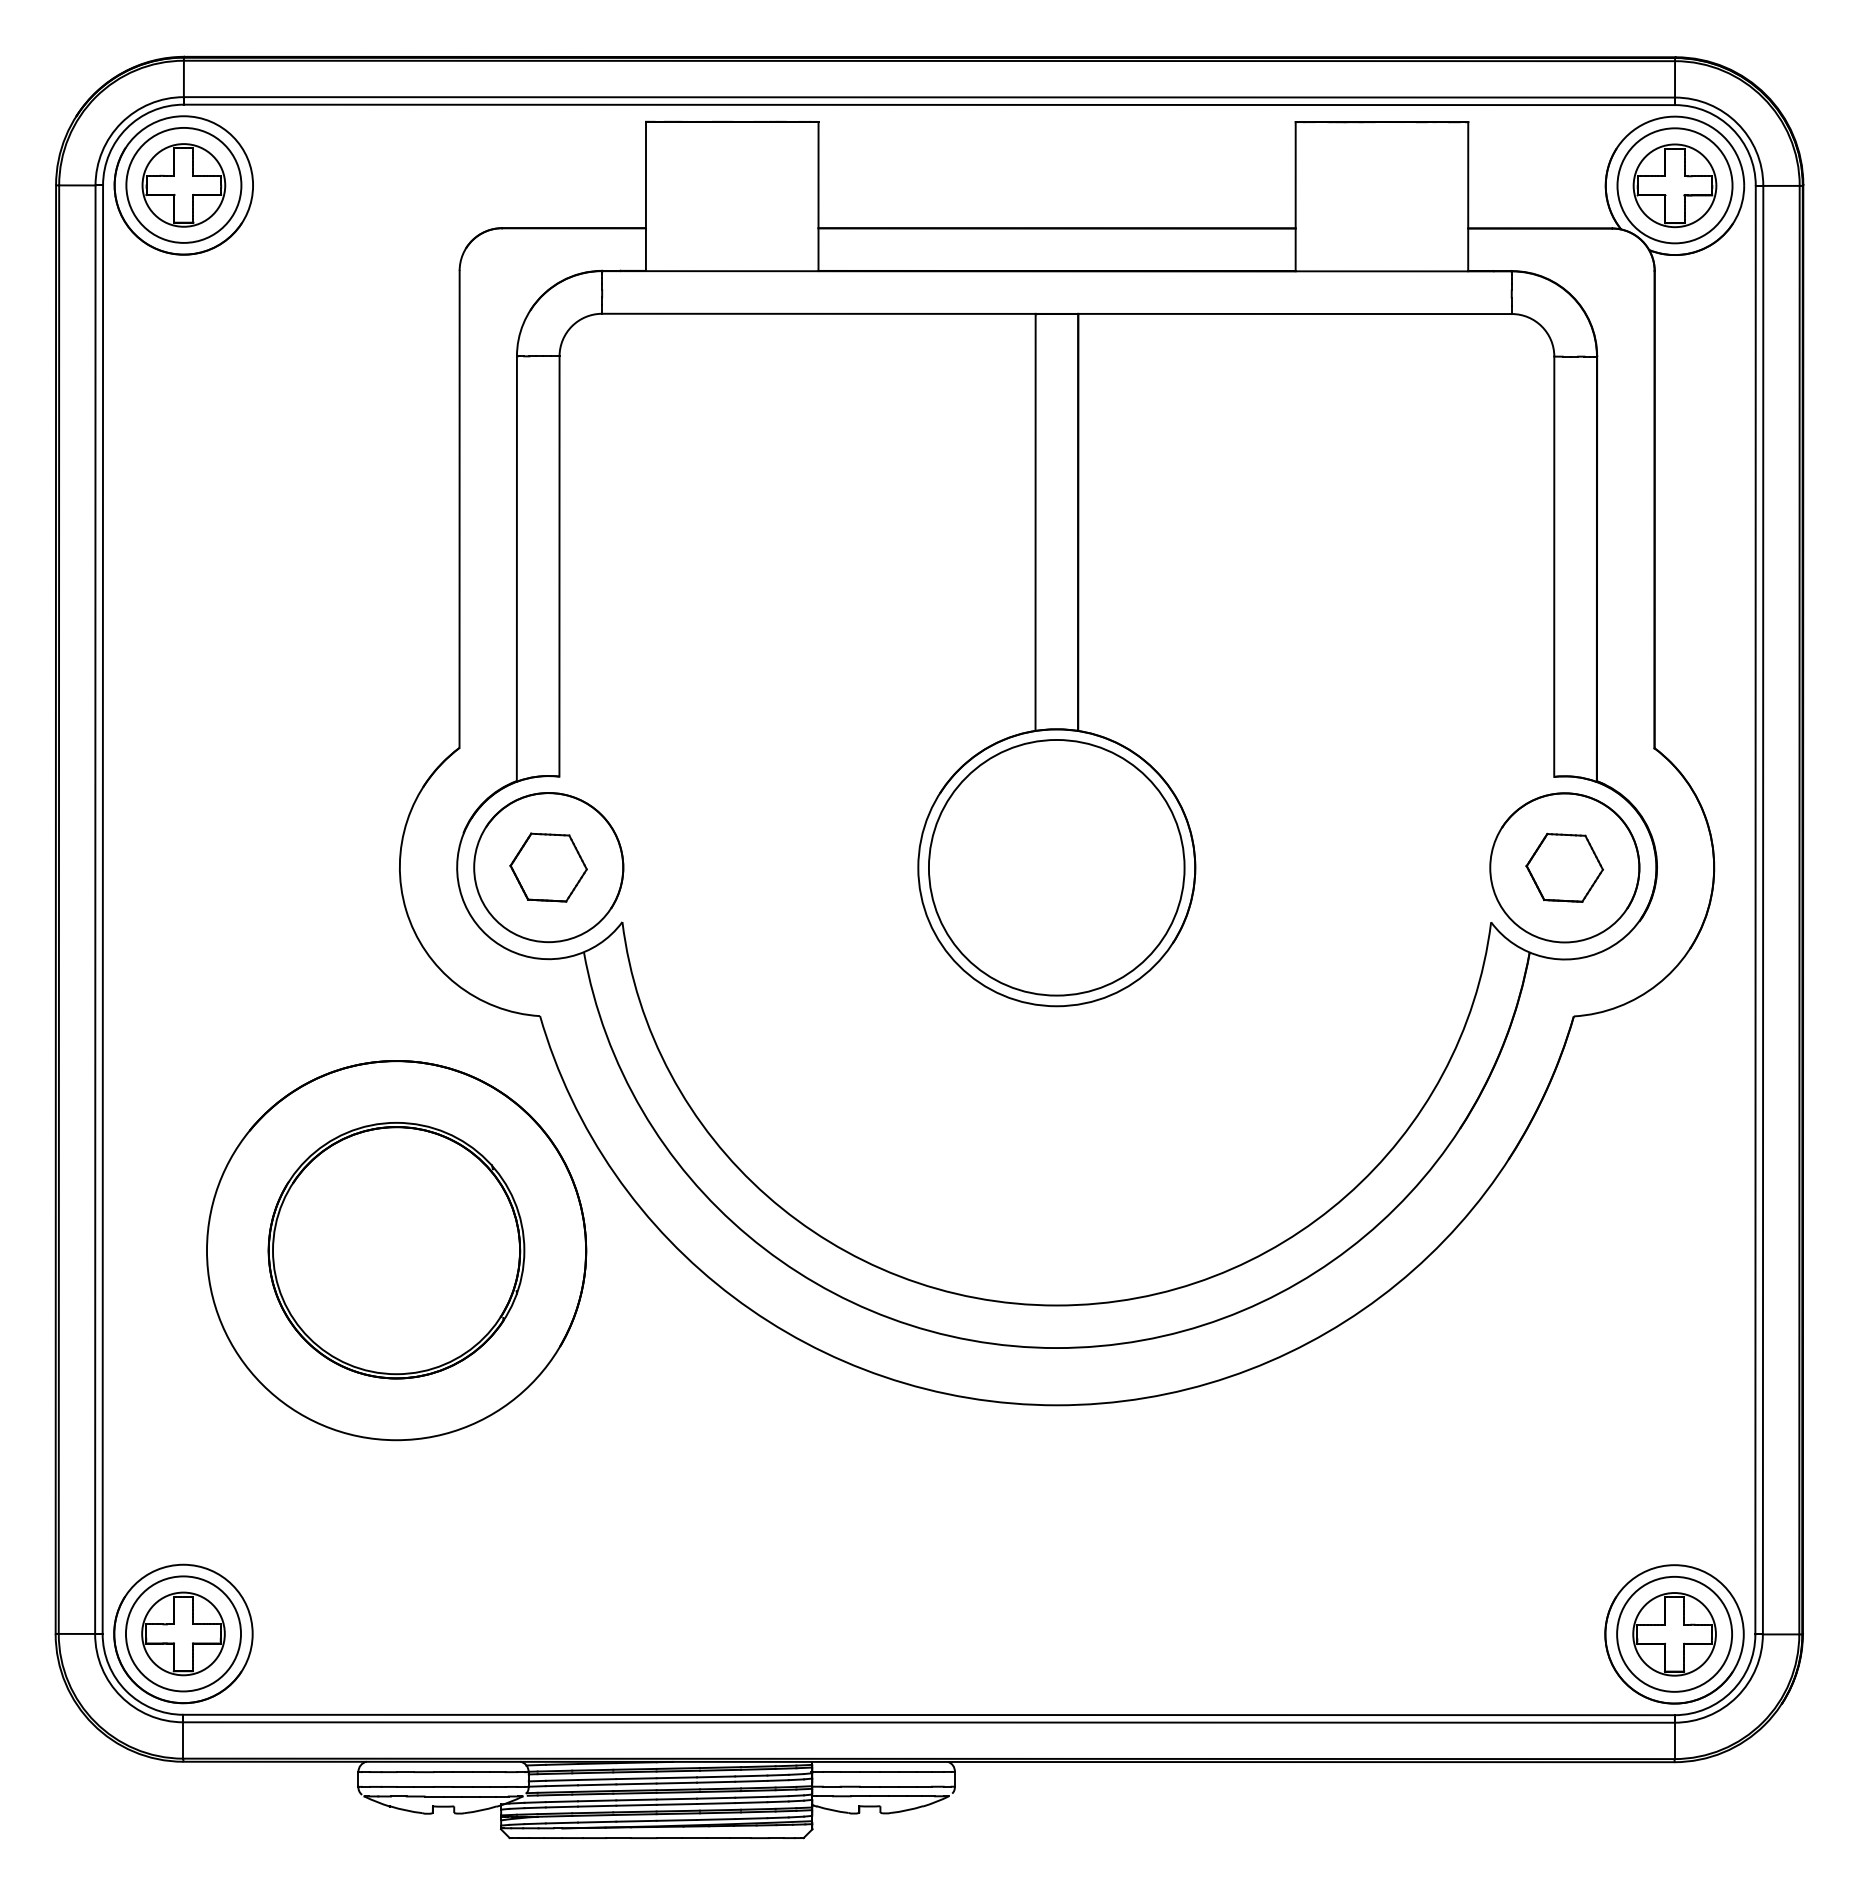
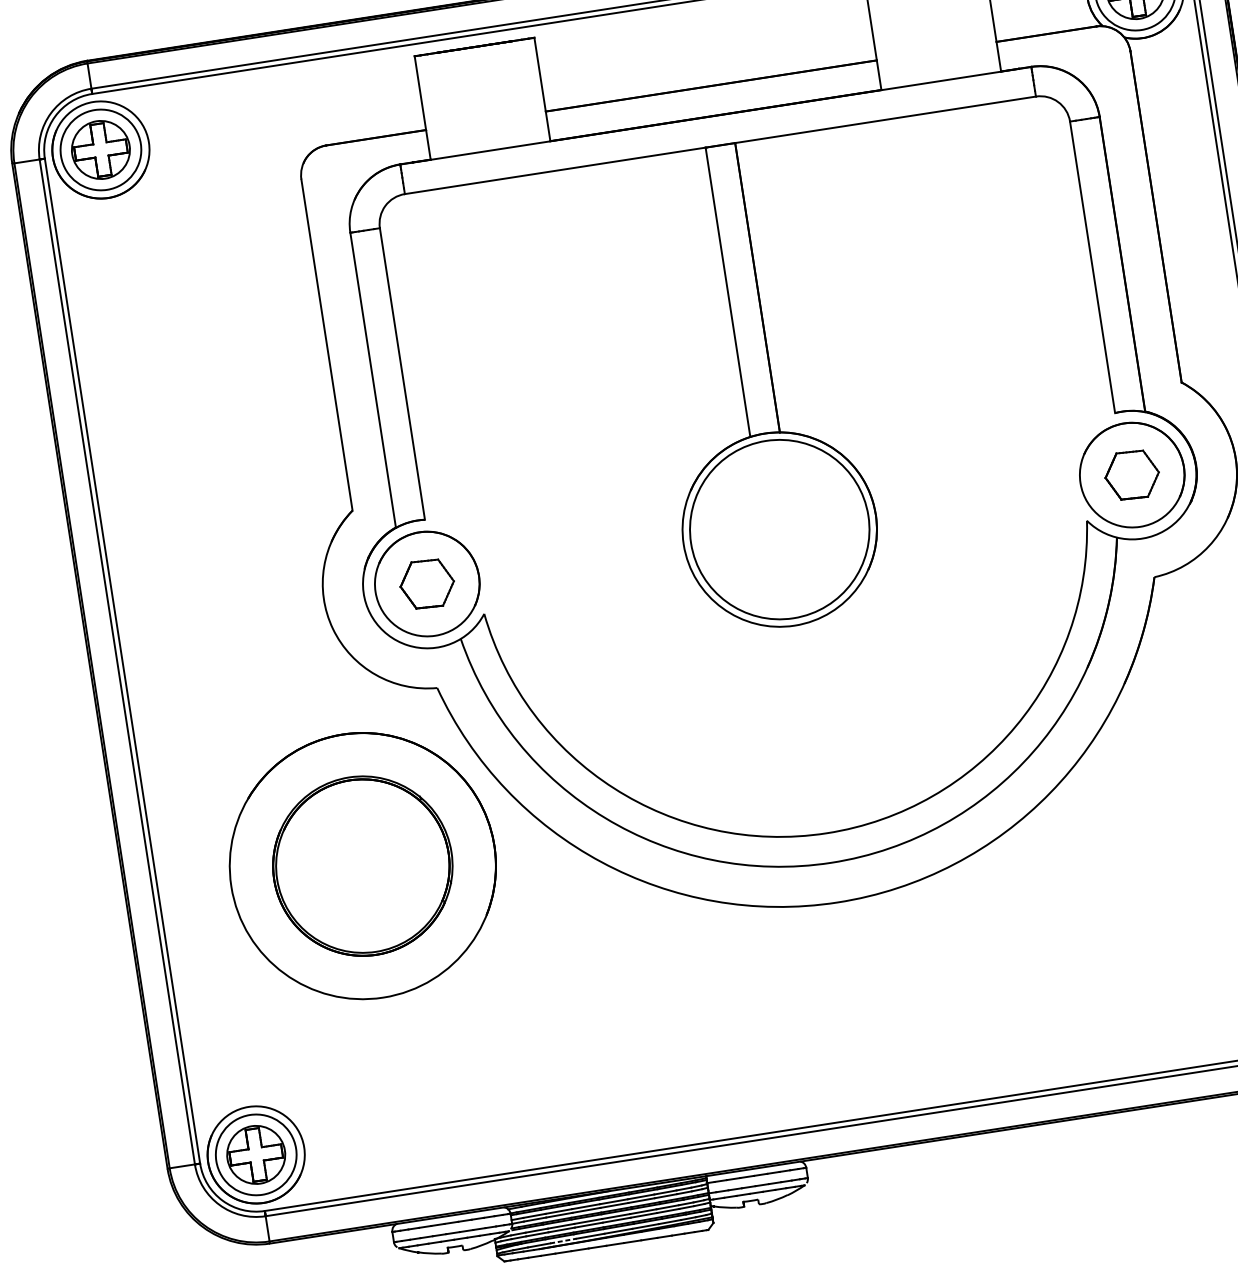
line: (597, 1822) -> (563, 1241), solid -> dashed

